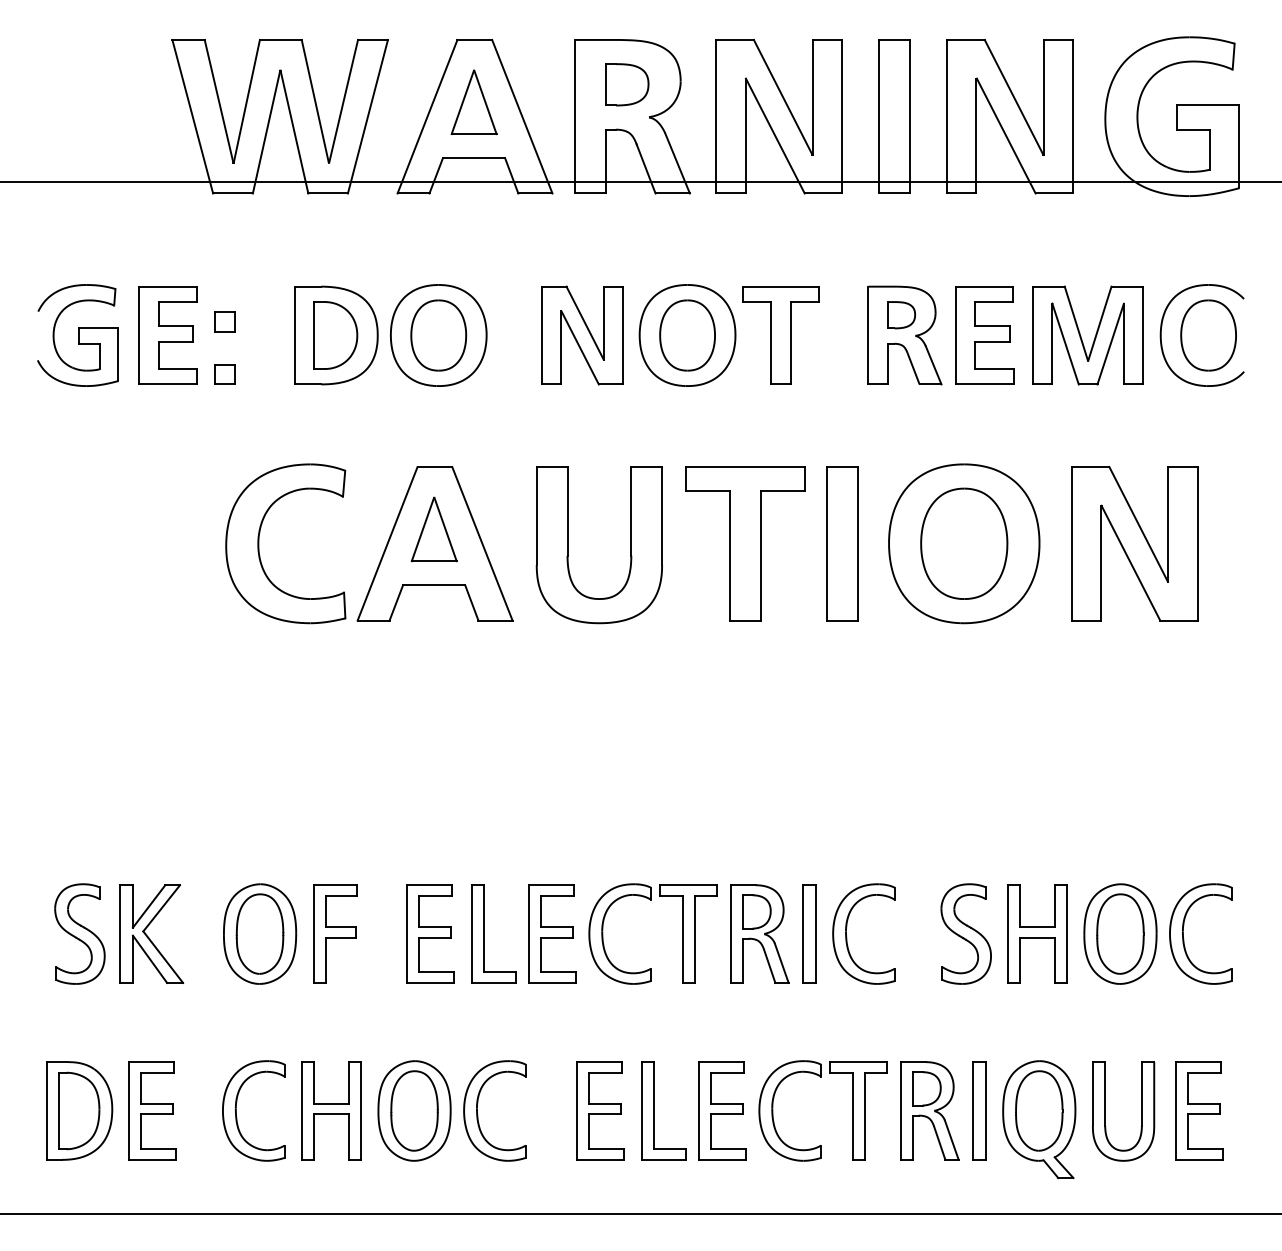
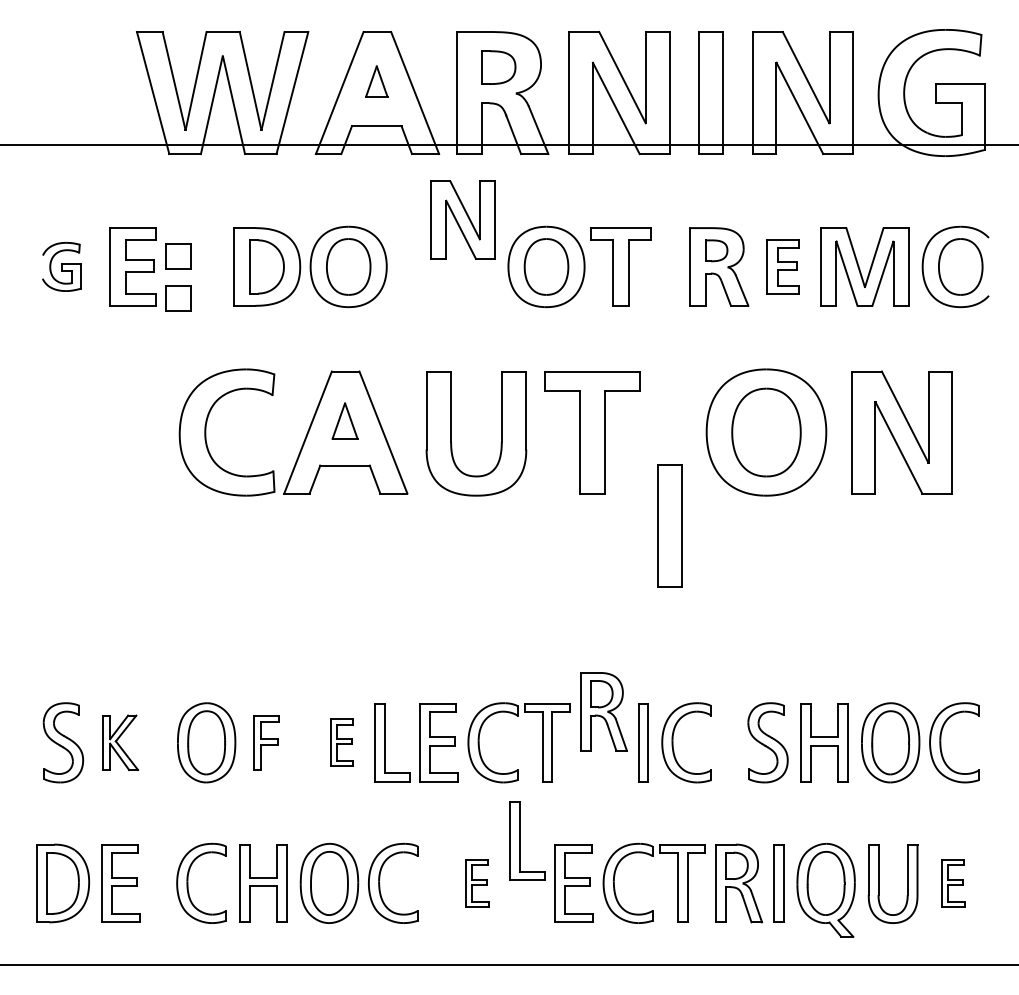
part: (473, 102) -> (376, 81), size x0.6
part: (224, 321) -> (178, 255), size x1.6
part: (77, 335) -> (61, 266), size x0.6
part: (582, 335) -> (462, 220), moved
part: (984, 335) -> (782, 266), size x0.7
part: (224, 374) -> (178, 297), size x1.6
part: (433, 529) -> (344, 421), size x0.7
part: (842, 543) -> (669, 526), moved
part: (151, 933) -> (120, 742), size x0.7
part: (335, 933) -> (266, 742), size x0.7
part: (430, 933) -> (342, 742), size x0.6
part: (759, 933) -> (603, 711), moved
part: (600, 1110) -> (477, 883), size x0.6
part: (654, 1110) -> (520, 840), moved
part: (1199, 1110) -> (953, 883), size x0.6

